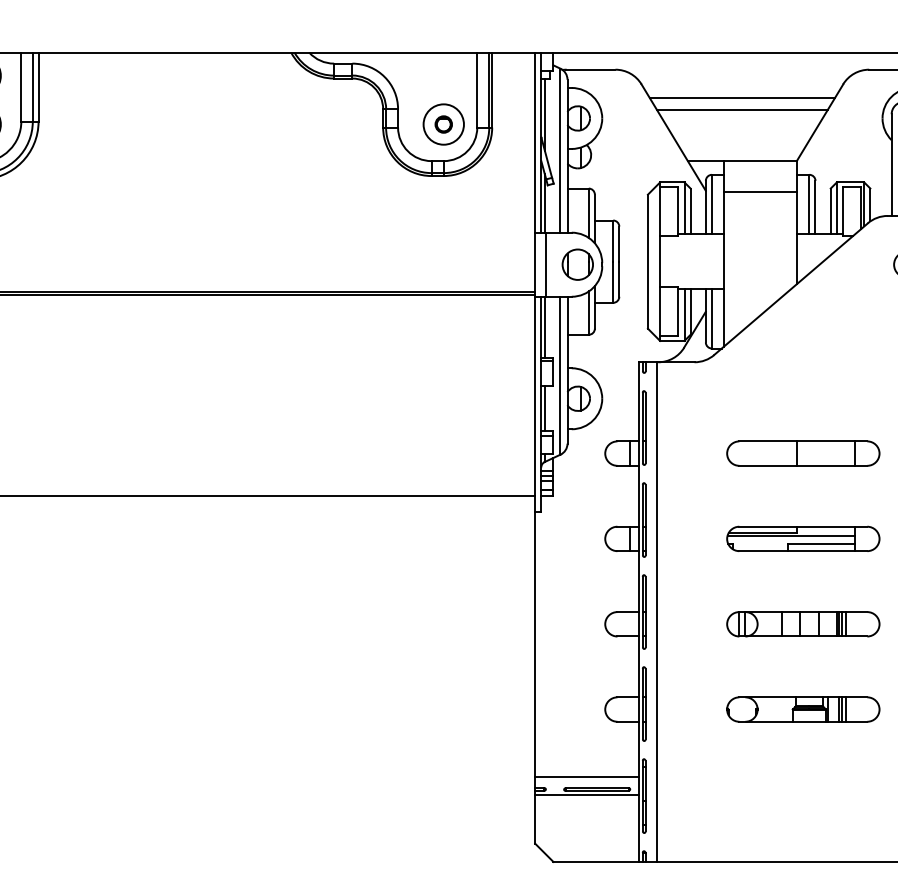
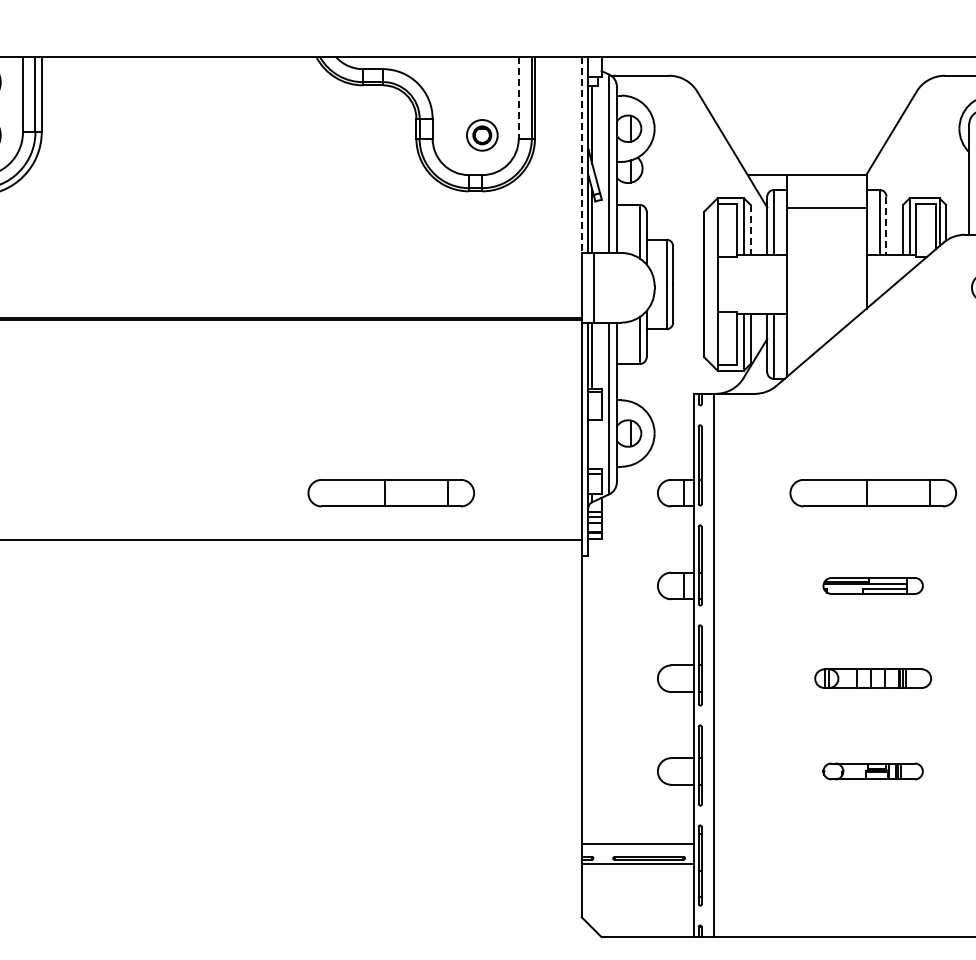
line: (477, 89) -> (518, 97), solid -> dashed
line: (741, 97) -> (806, 106), removed
line: (741, 109) -> (806, 119), removed
circle: (443, 124) -> (482, 135), size x0.7
line: (534, 143) -> (581, 155), solid -> dashed
line: (815, 207) -> (886, 225), solid -> dashed
line: (690, 211) -> (750, 229), solid -> dashed
part: (577, 264) -> (627, 287), removed
line: (545, 408) -> (592, 444), removed
part: (359, 453) -> (390, 493), added
part: (802, 538) -> (872, 585), size x0.6
part: (802, 624) -> (872, 678), size x0.7
part: (802, 709) -> (872, 771), size x0.6

